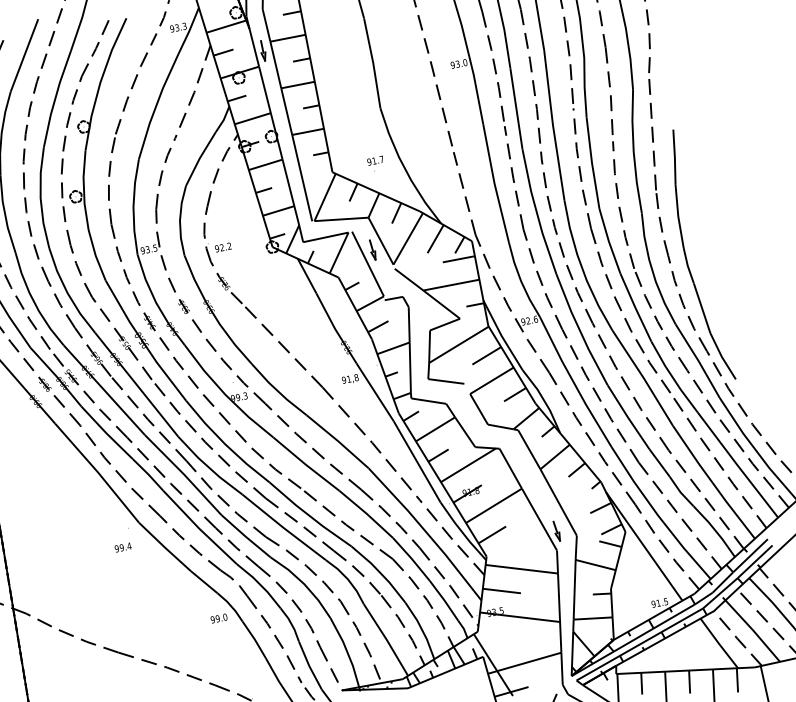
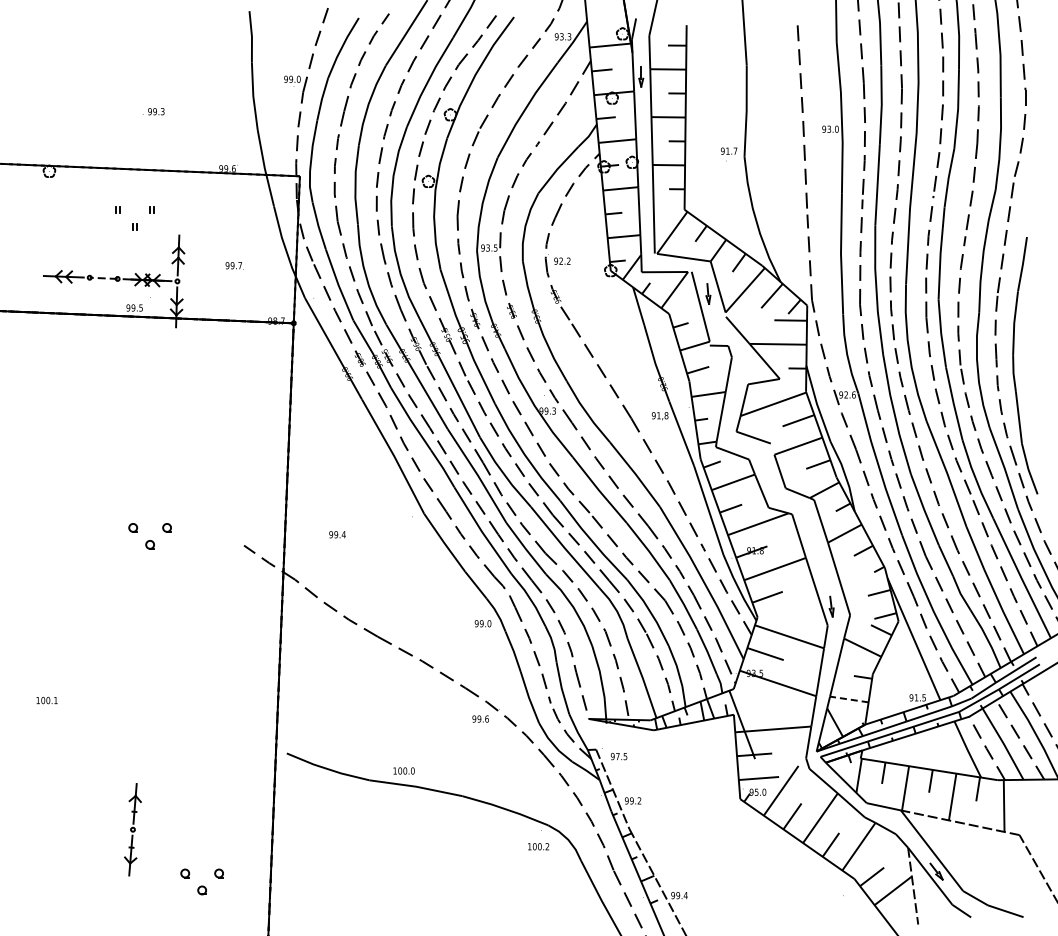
text: (376, 163) -> (729, 154), moved
text: (123, 547) -> (337, 534), moved
line: (592, 618) -> (848, 699), solid -> dashed

